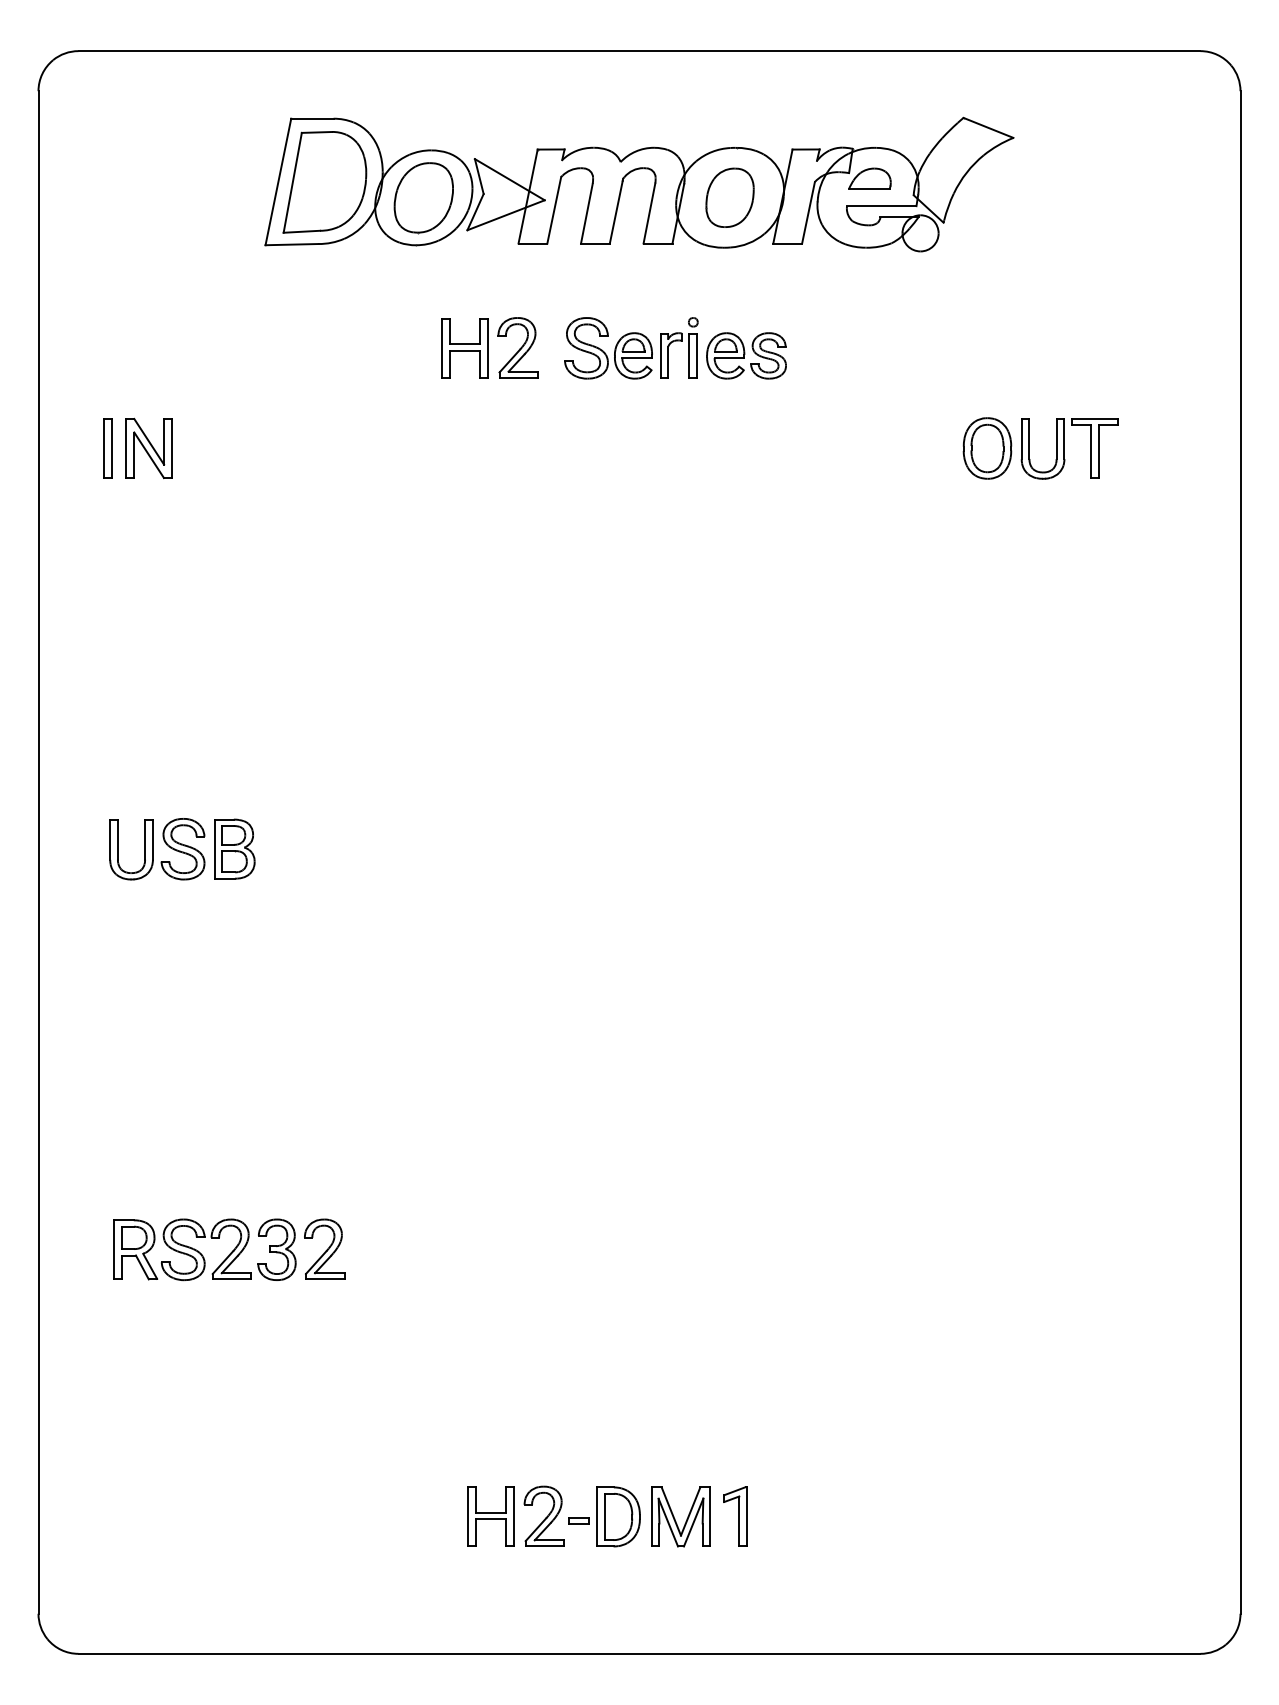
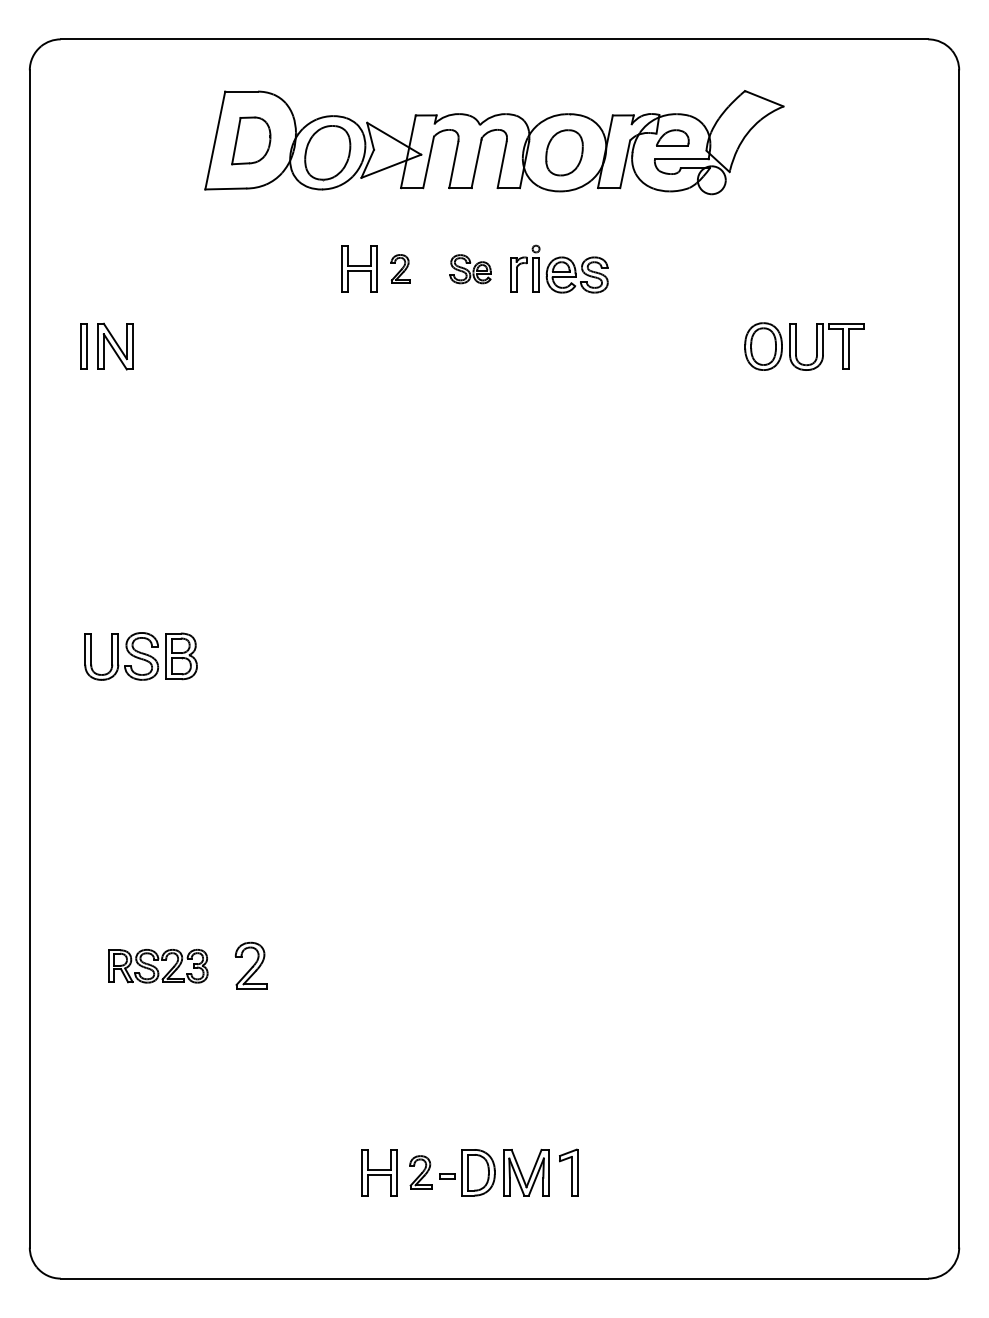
part: (324, 182) -> (250, 140), size x0.6
part: (517, 347) -> (400, 268), size x0.6
part: (608, 348) -> (470, 269), size x0.6
part: (204, 1249) -> (158, 965), size x0.7
part: (543, 1515) -> (420, 1171), size x0.7

